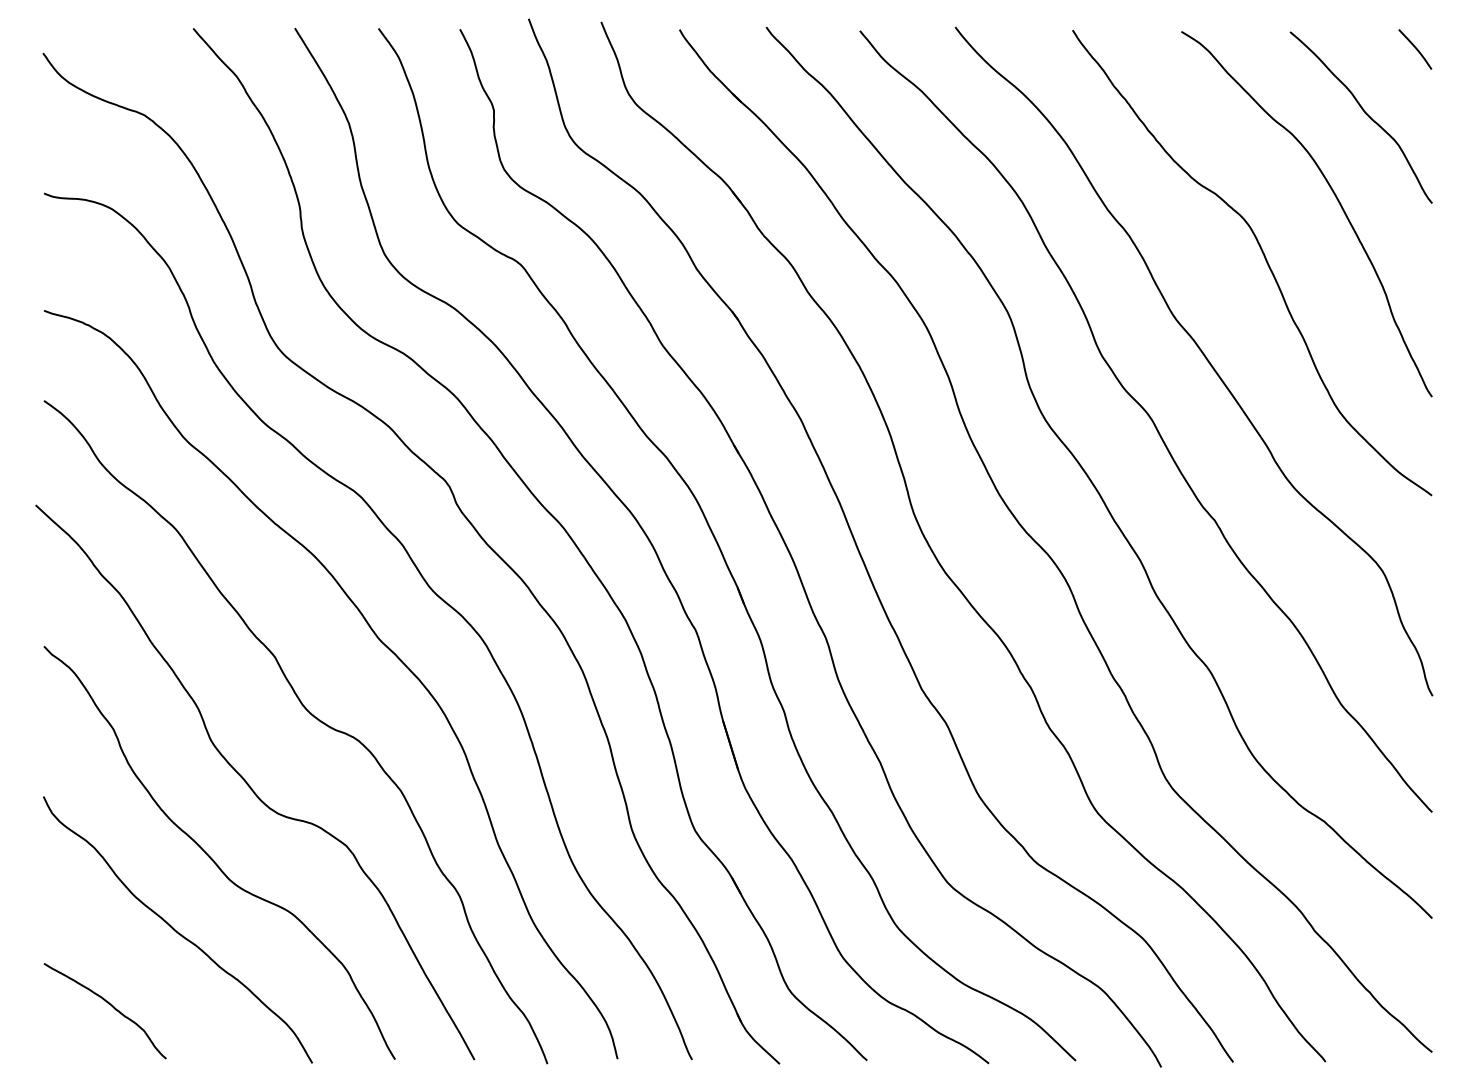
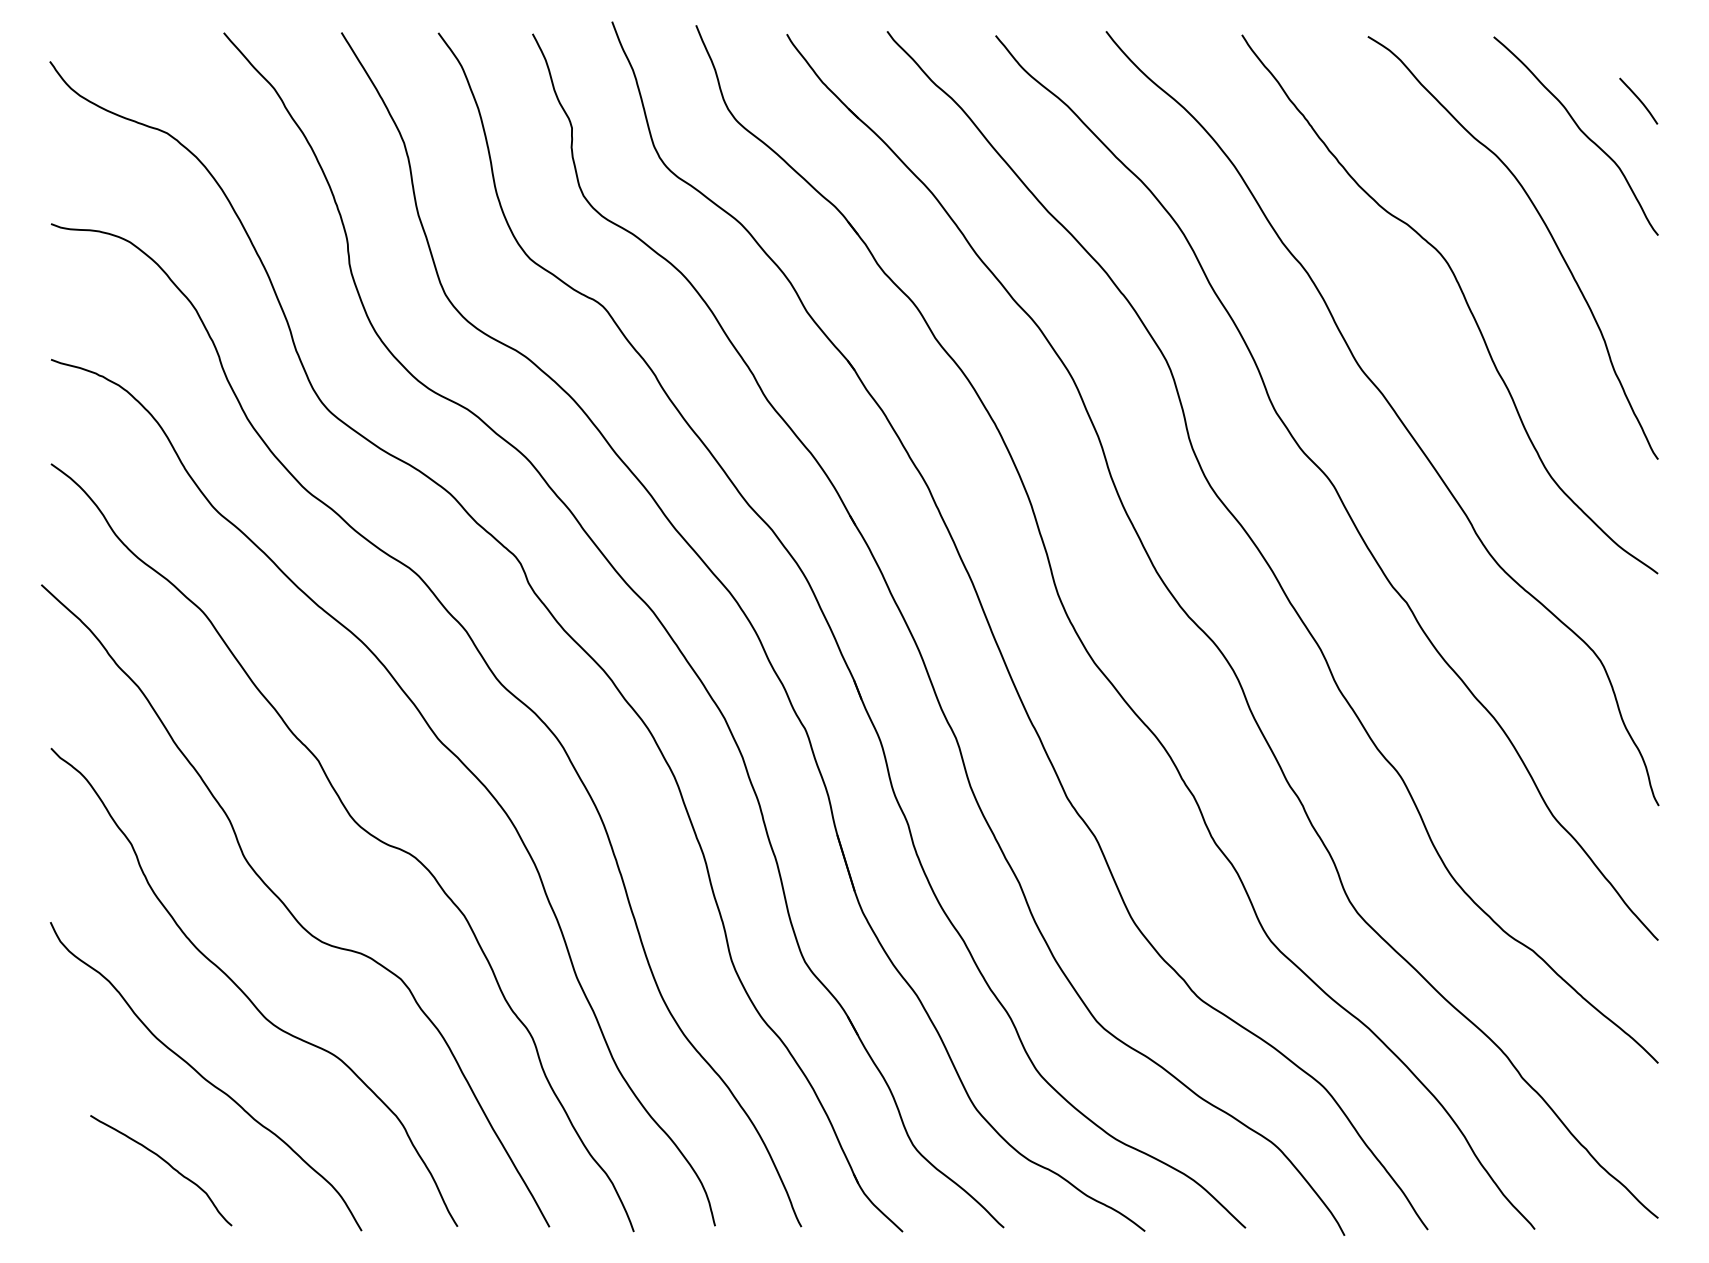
curve: (1415, 49) -> (1638, 101), moved
curve: (108, 1004) -> (165, 1162), moved

